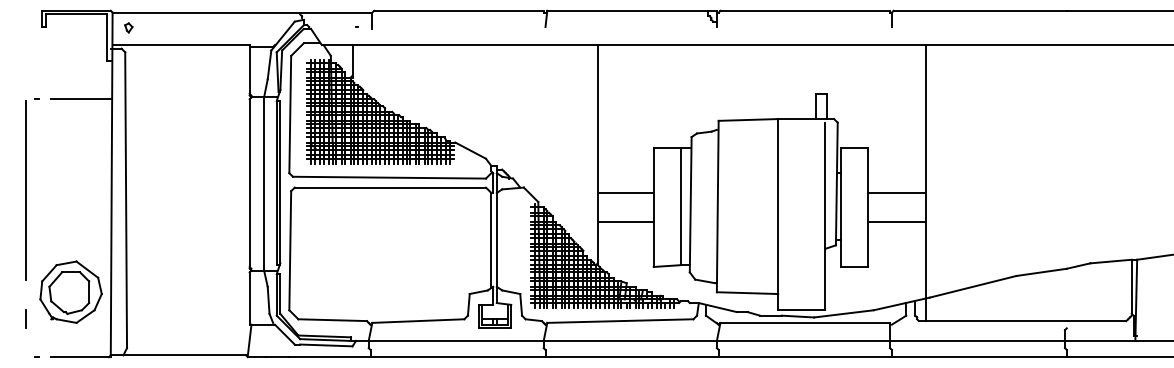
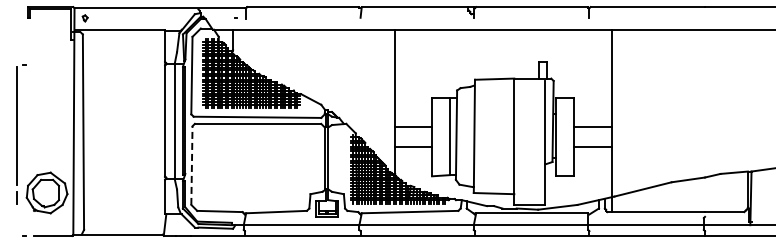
line: (80, 99) -> (53, 65), removed
line: (289, 250) -> (191, 165), solid -> dashed
line: (24, 318) -> (16, 197), moved

